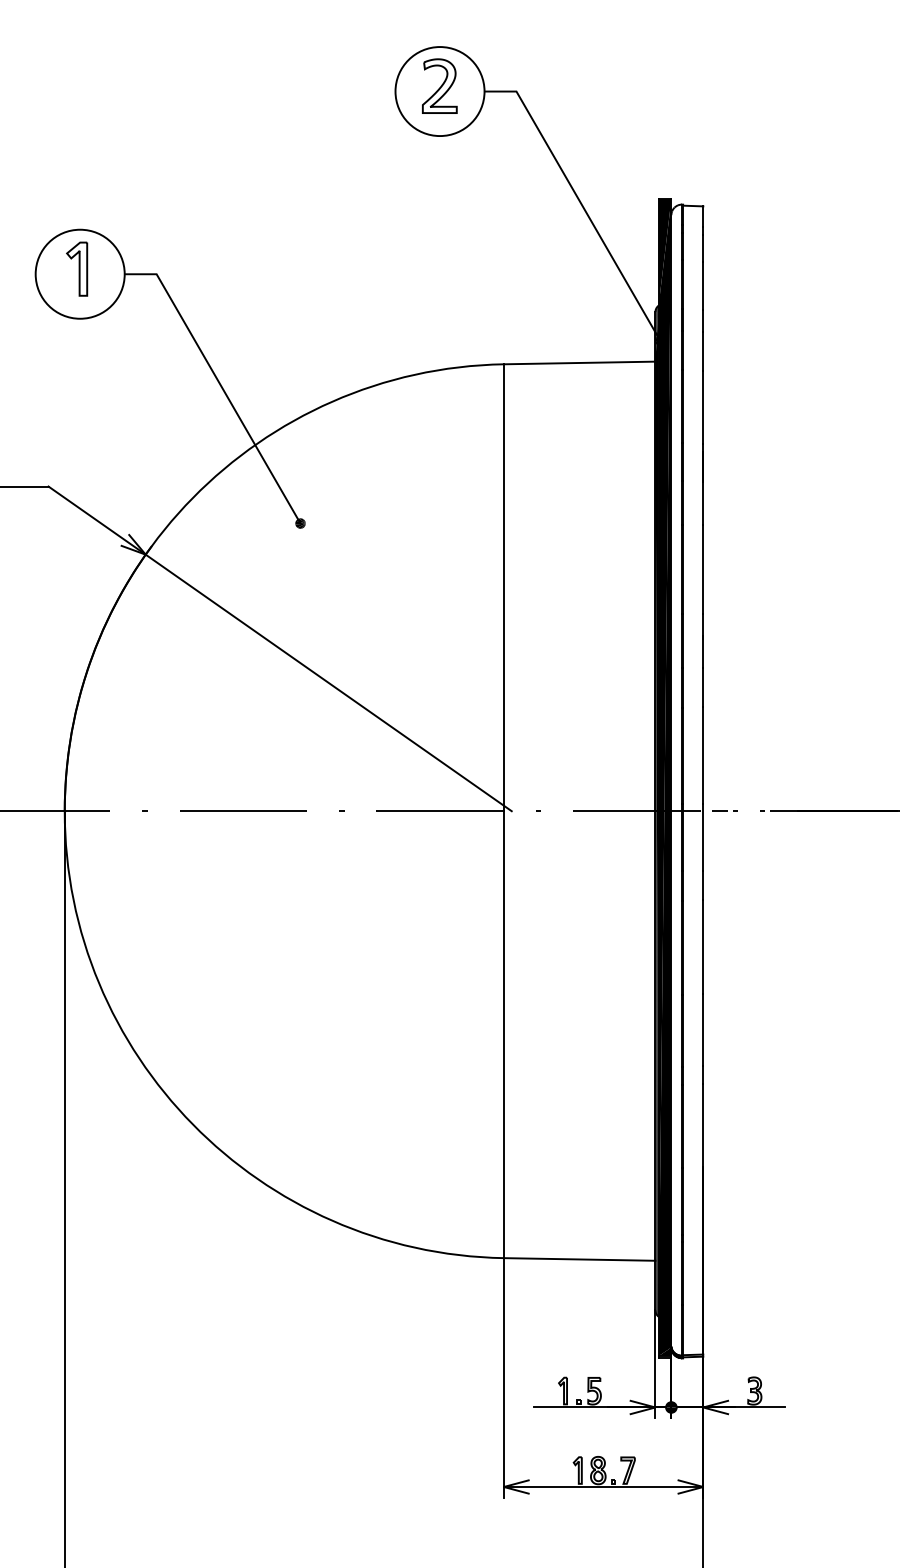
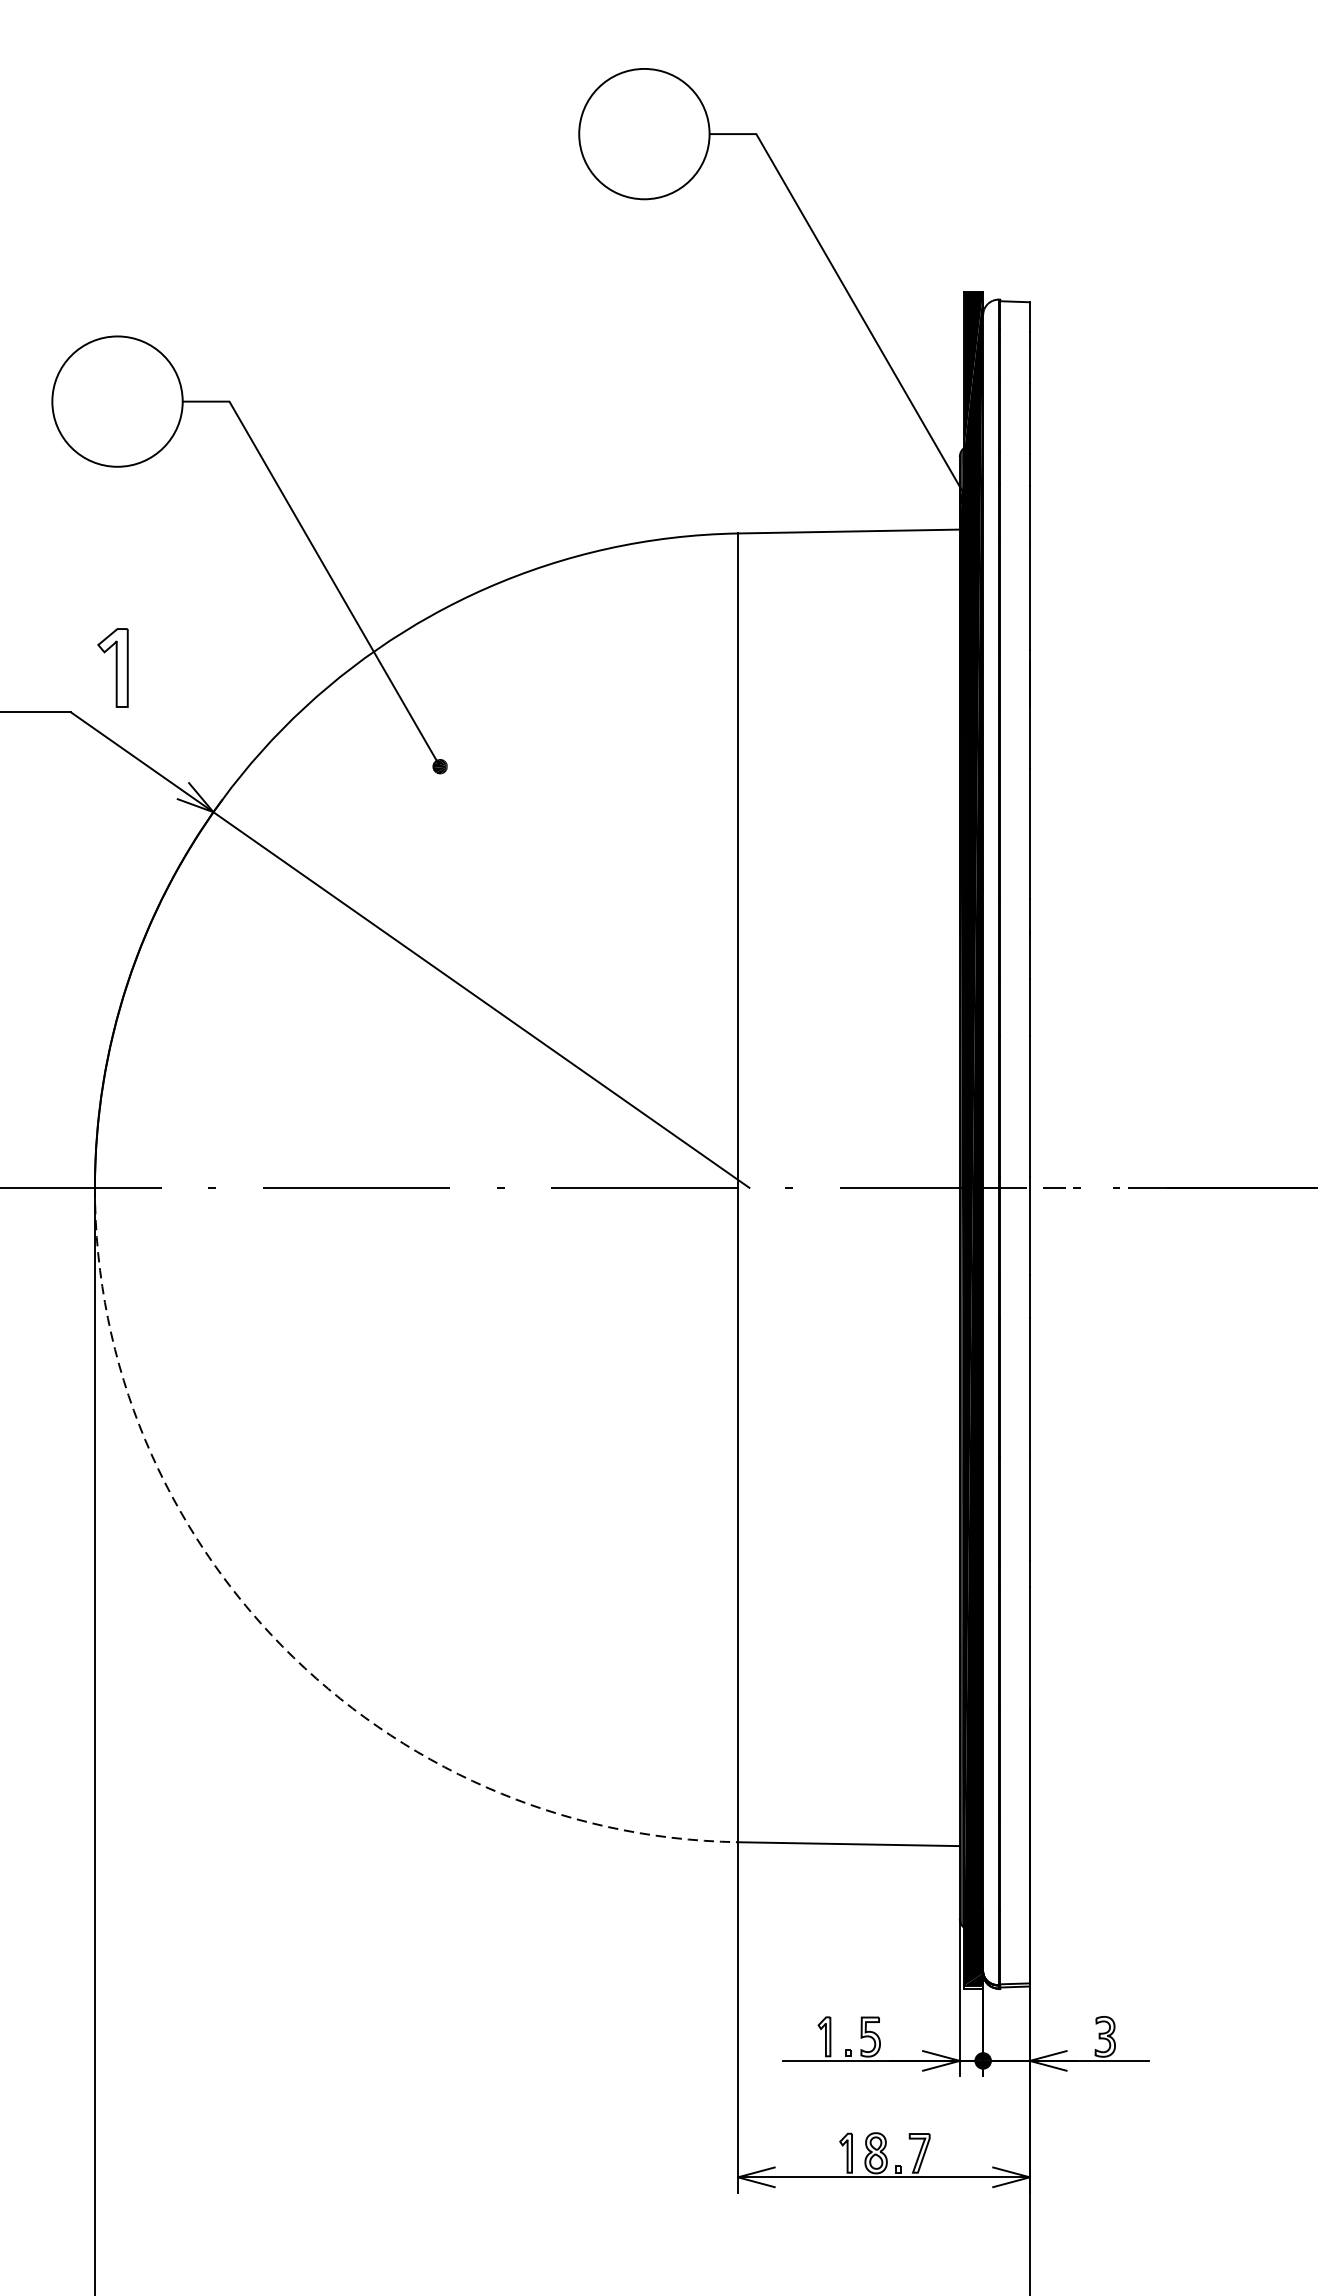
part: (439, 85) -> (643, 125), removed
part: (77, 268) -> (113, 667), moved
arc: (192, 1124) -> (281, 1646), solid -> dashed

